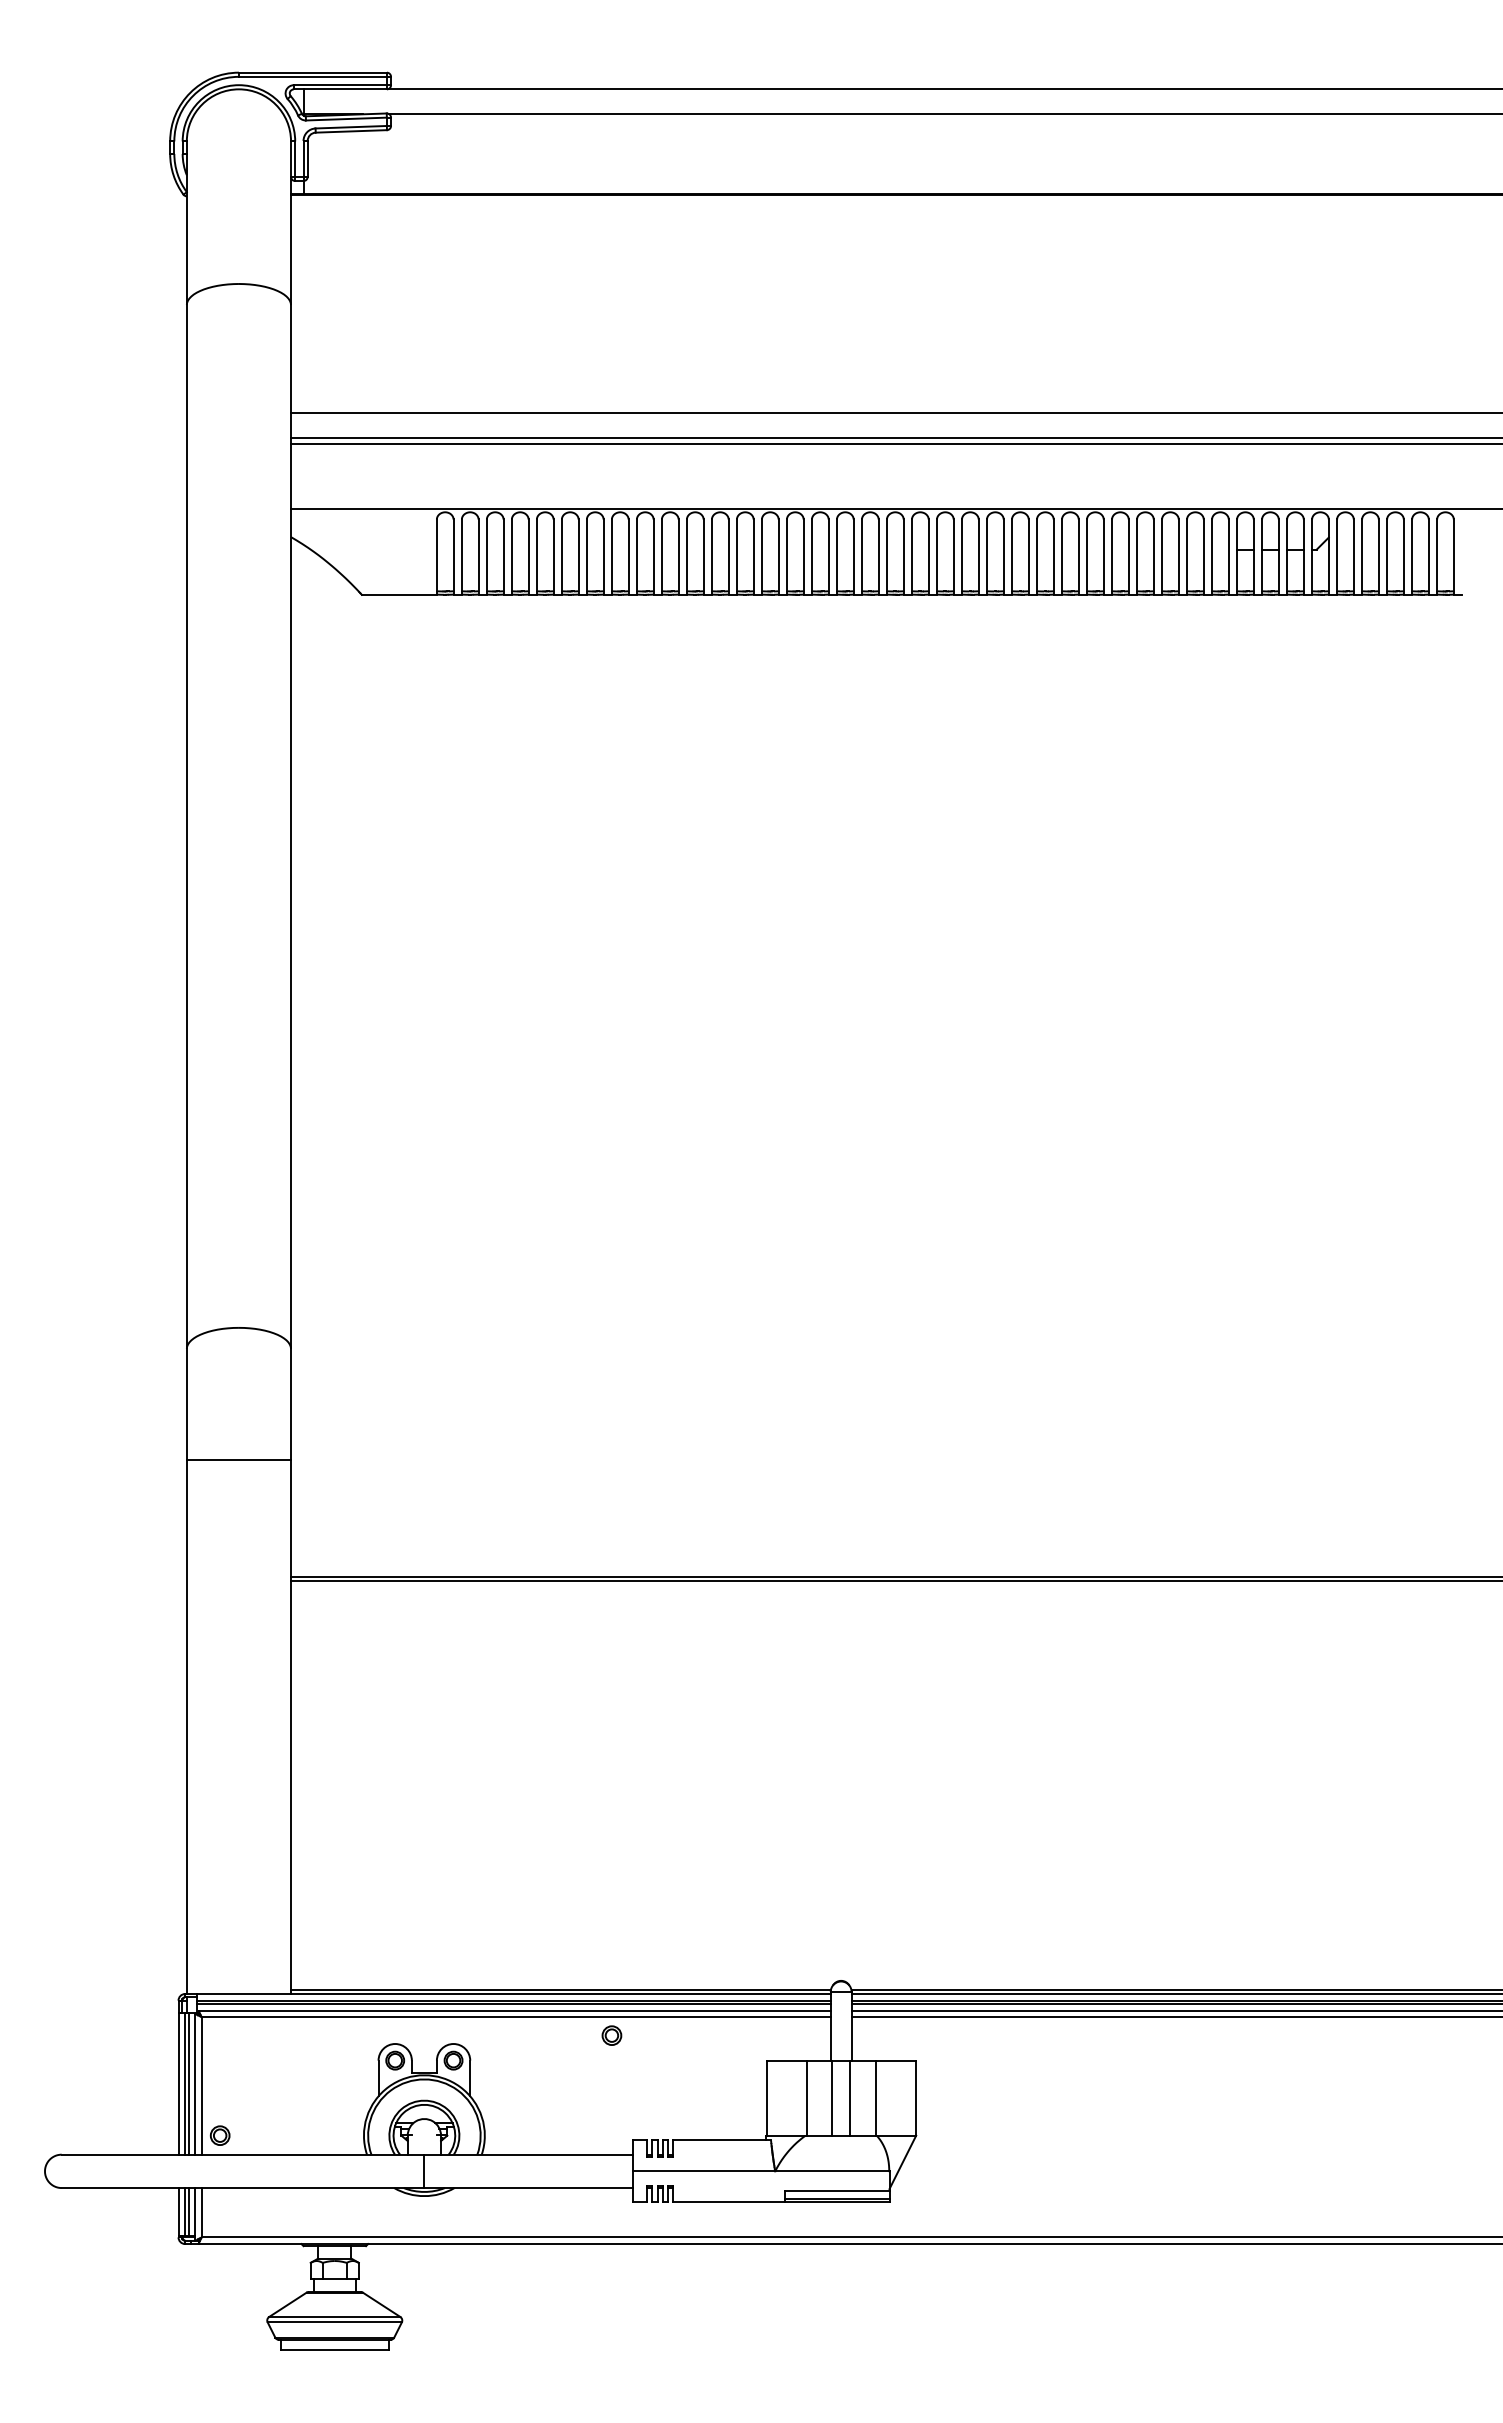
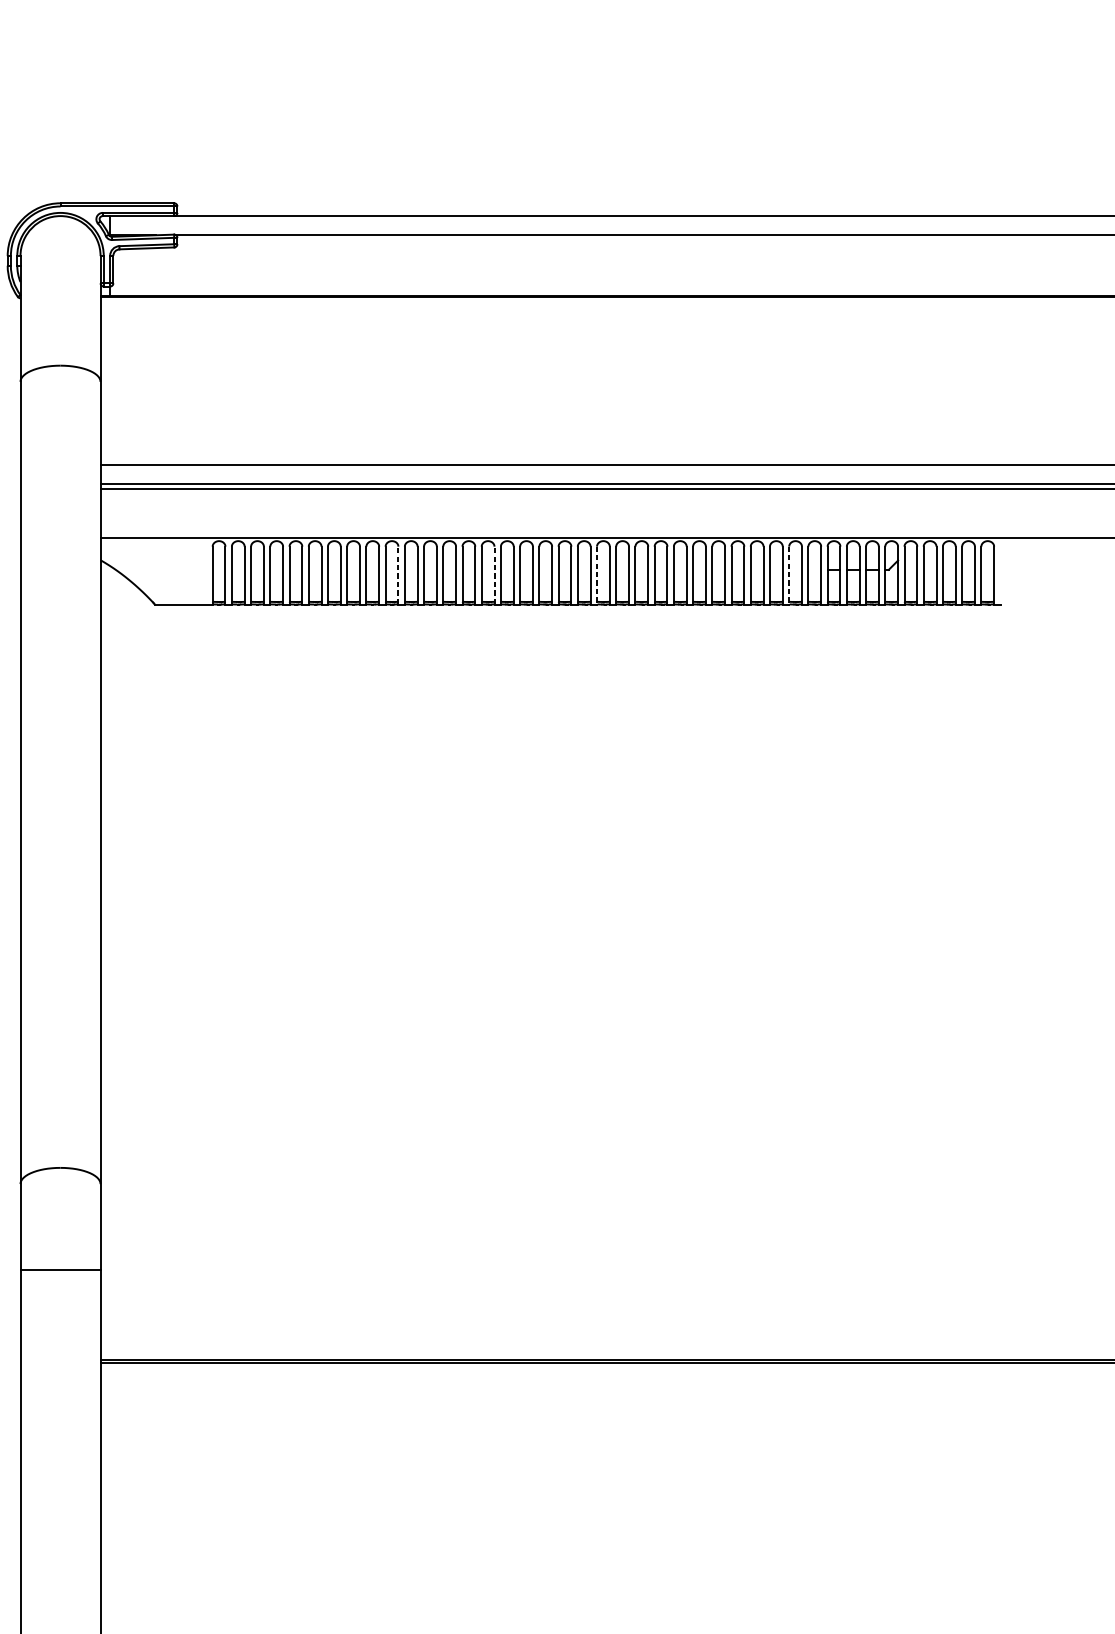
line: (678, 556) -> (398, 575), solid -> dashed
line: (803, 556) -> (494, 575), solid -> dashed
line: (937, 557) -> (597, 575), solid -> dashed
line: (1187, 557) -> (789, 575), solid -> dashed

